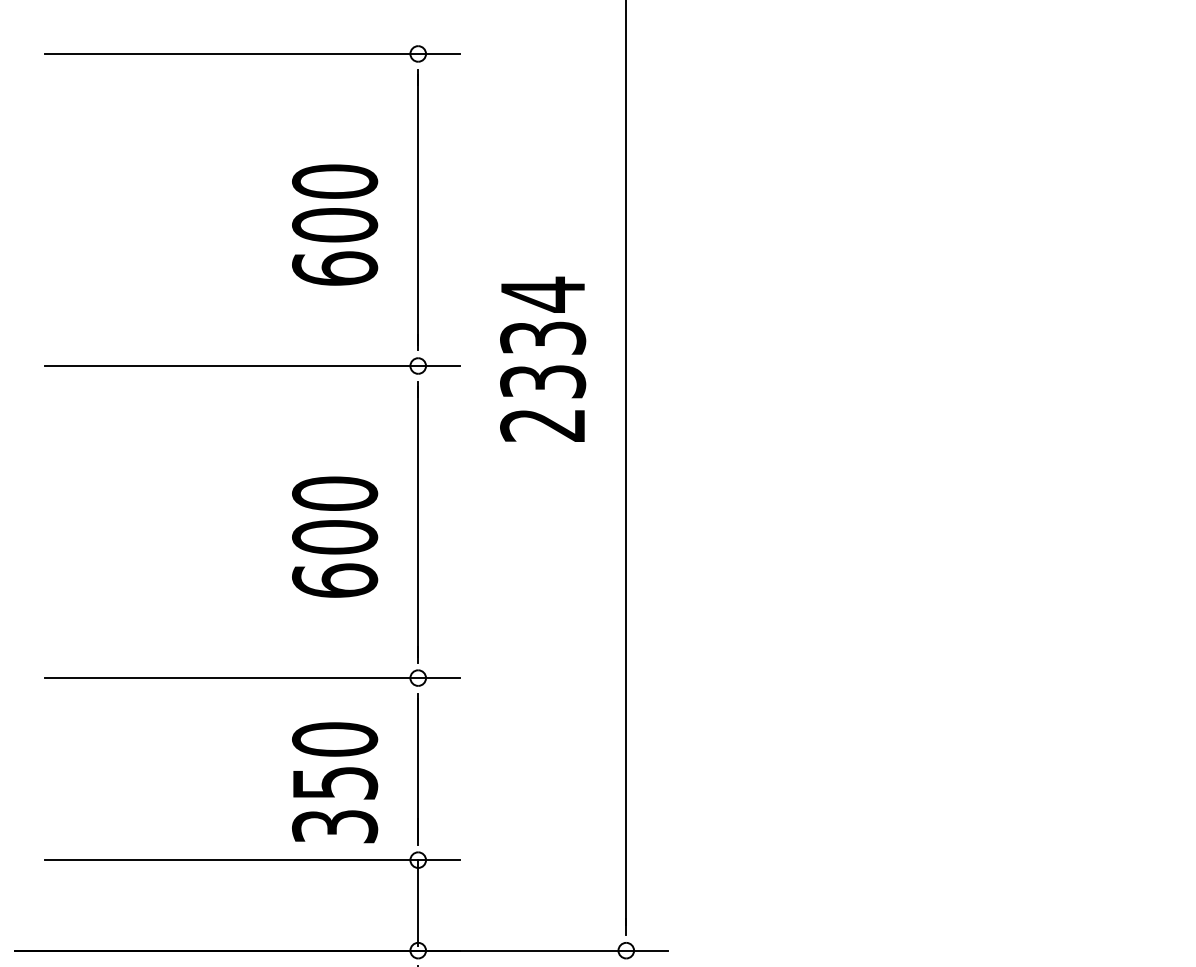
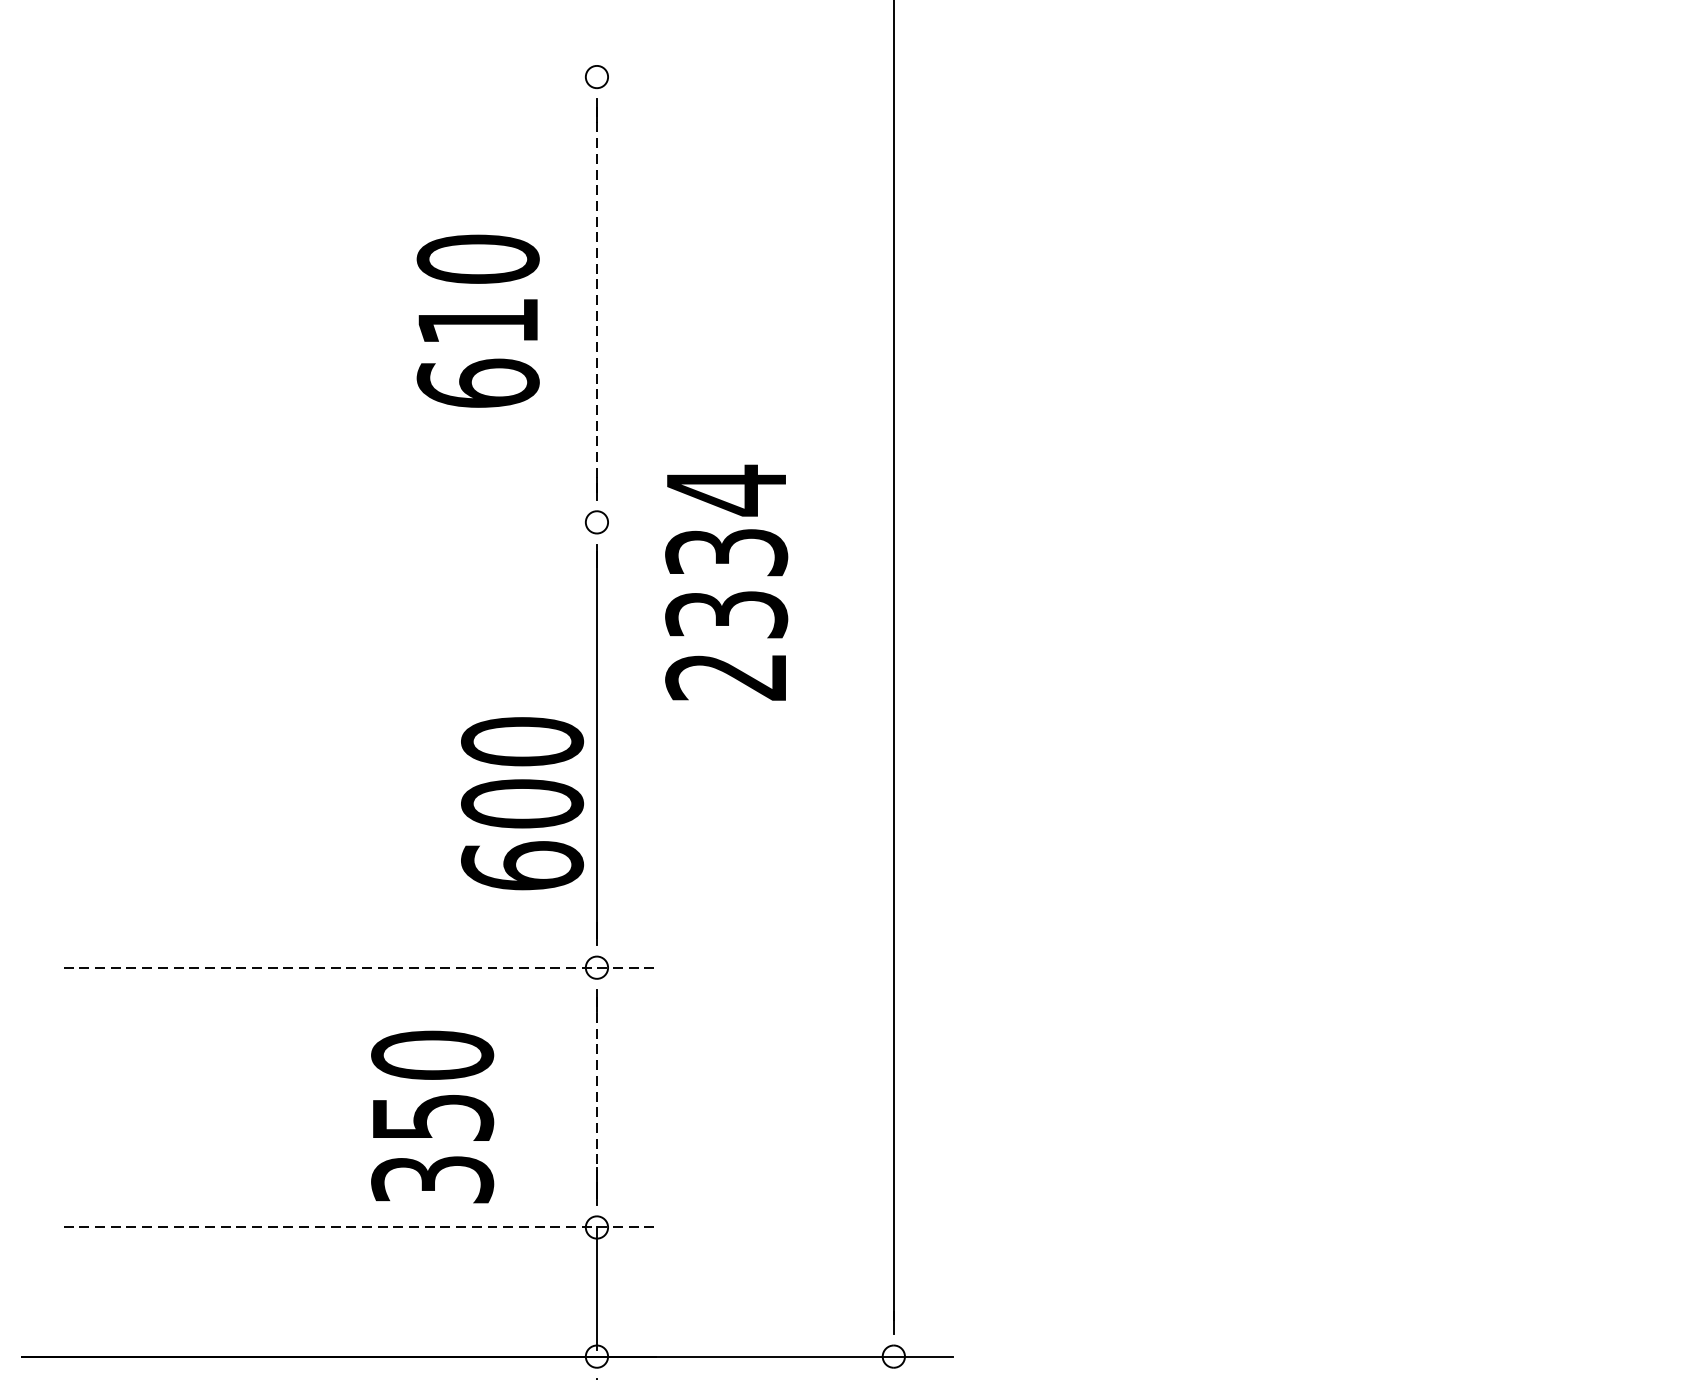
line: (251, 53) -> (359, 76), removed
line: (418, 210) -> (597, 300), solid -> dashed
text: (335, 225) -> (478, 321), 600 -> 610
text: (543, 358) -> (727, 581), moved
line: (251, 366) -> (359, 523), removed
text: (335, 536) -> (523, 802), moved
line: (252, 678) -> (360, 968), solid -> dashed
line: (418, 769) -> (597, 1098), solid -> dashed
text: (335, 782) -> (433, 1116), moved
line: (252, 860) -> (360, 1227), solid -> dashed

